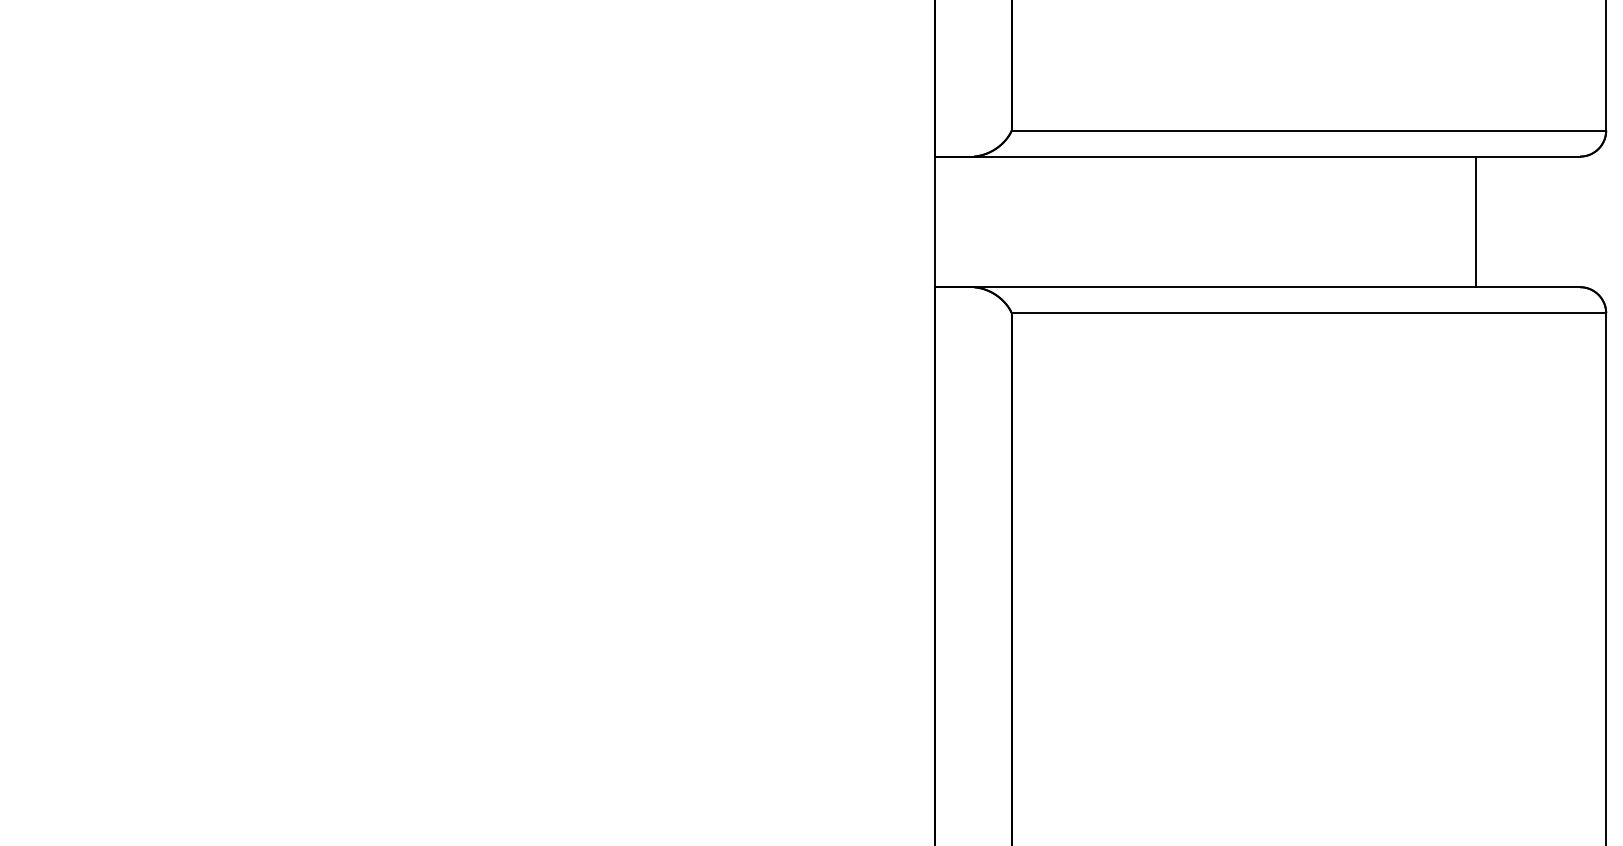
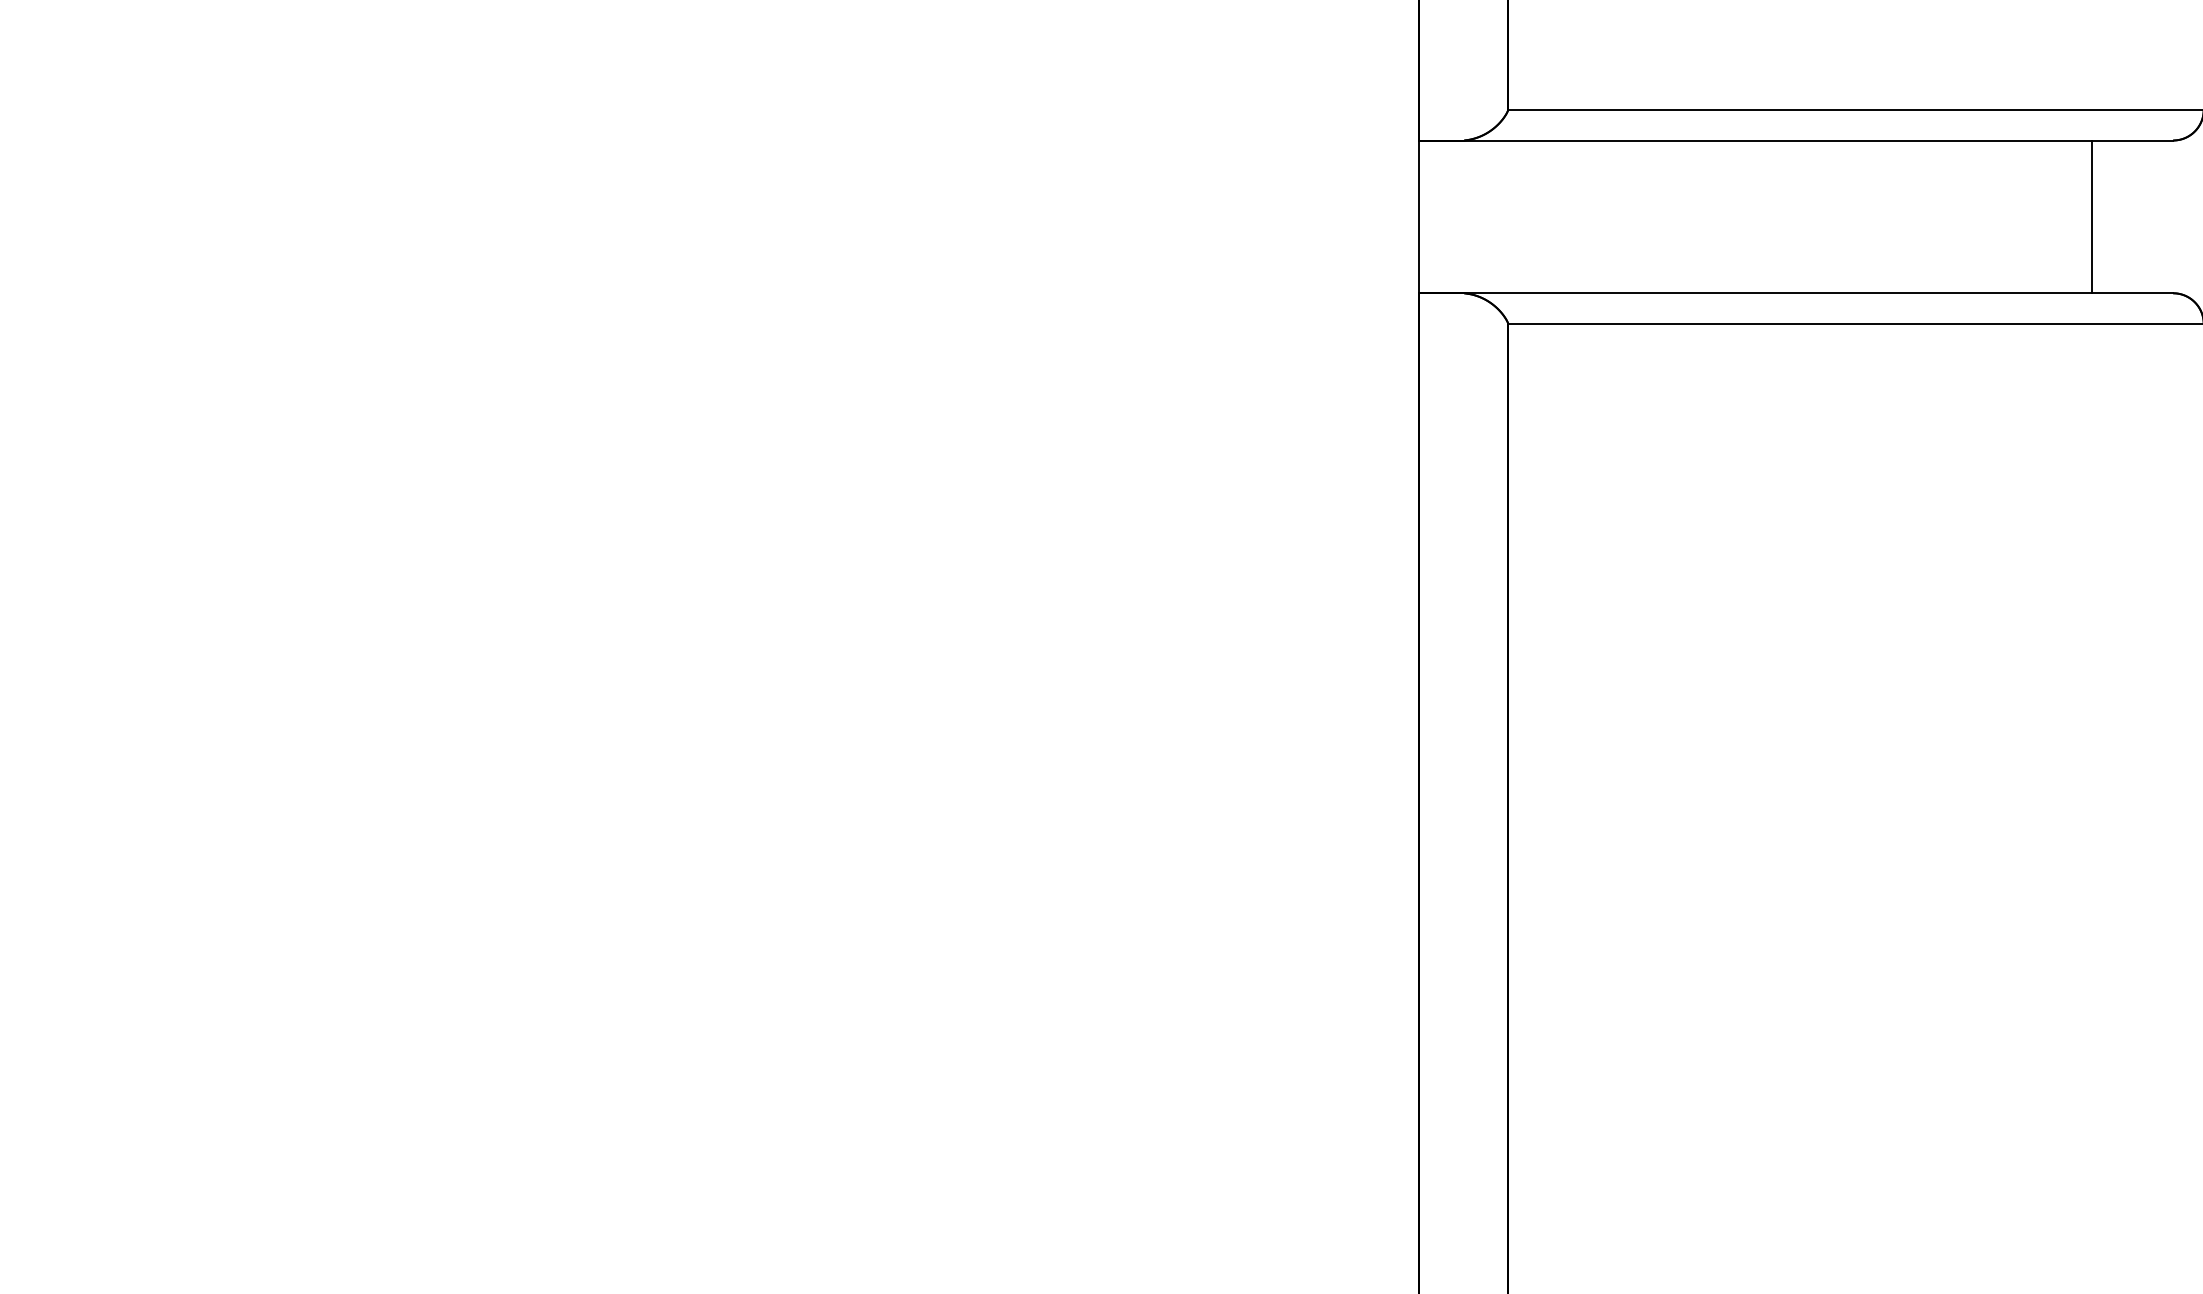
line: (1475, 221) -> (2091, 216), moved

